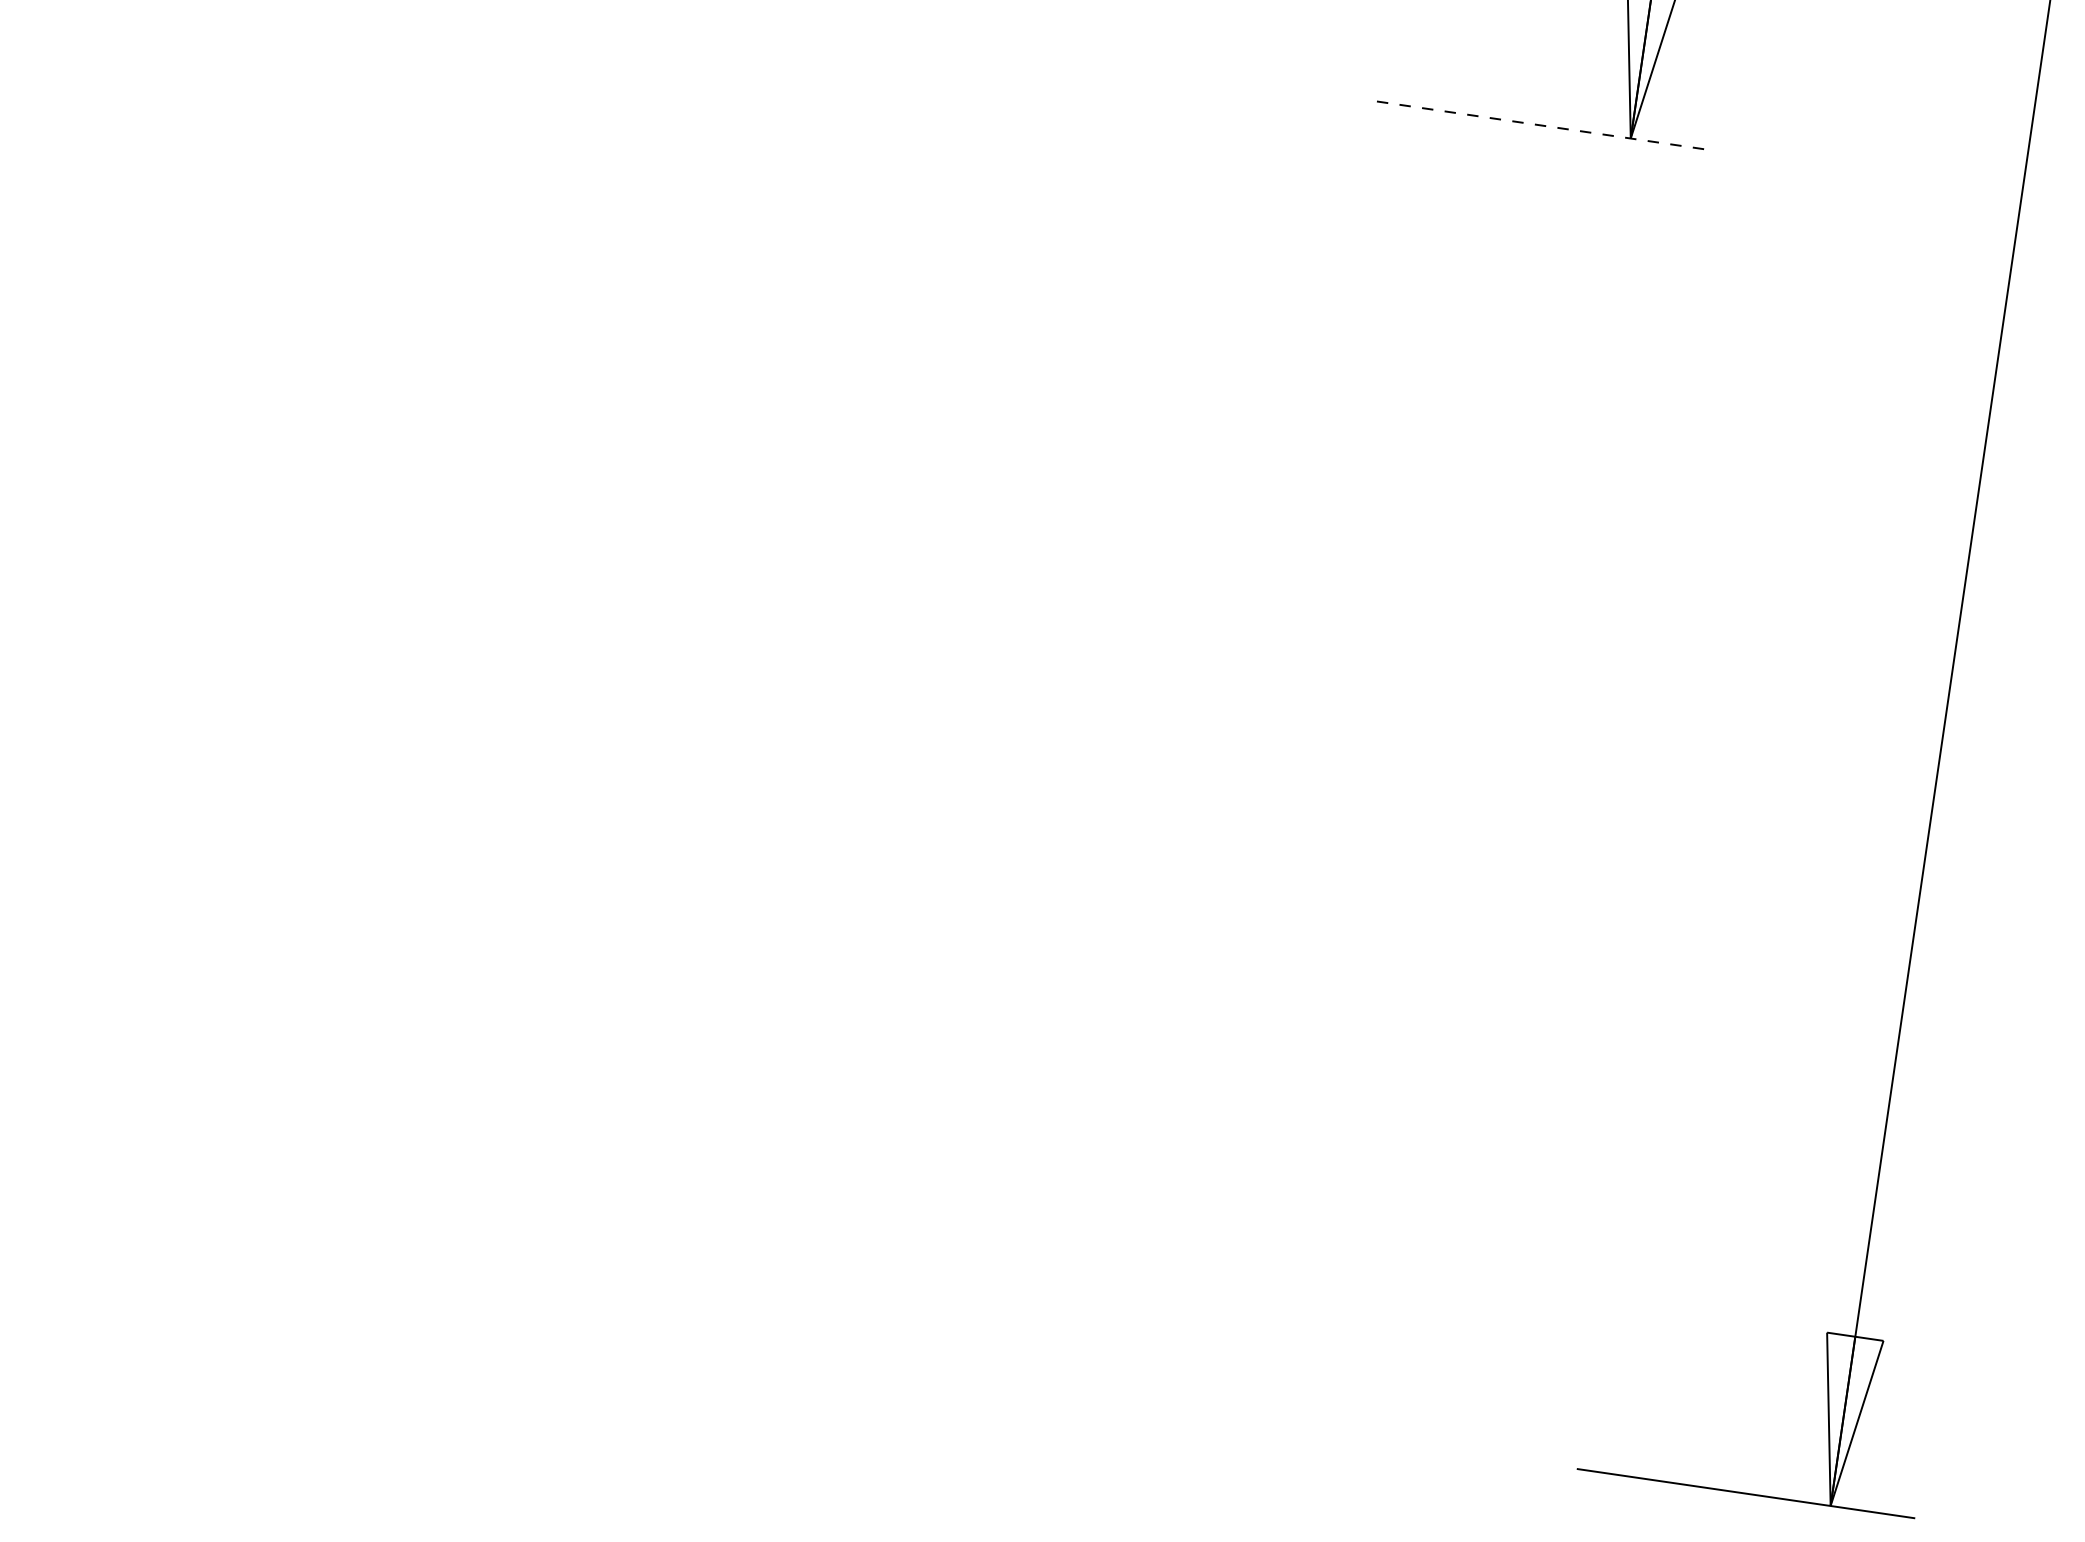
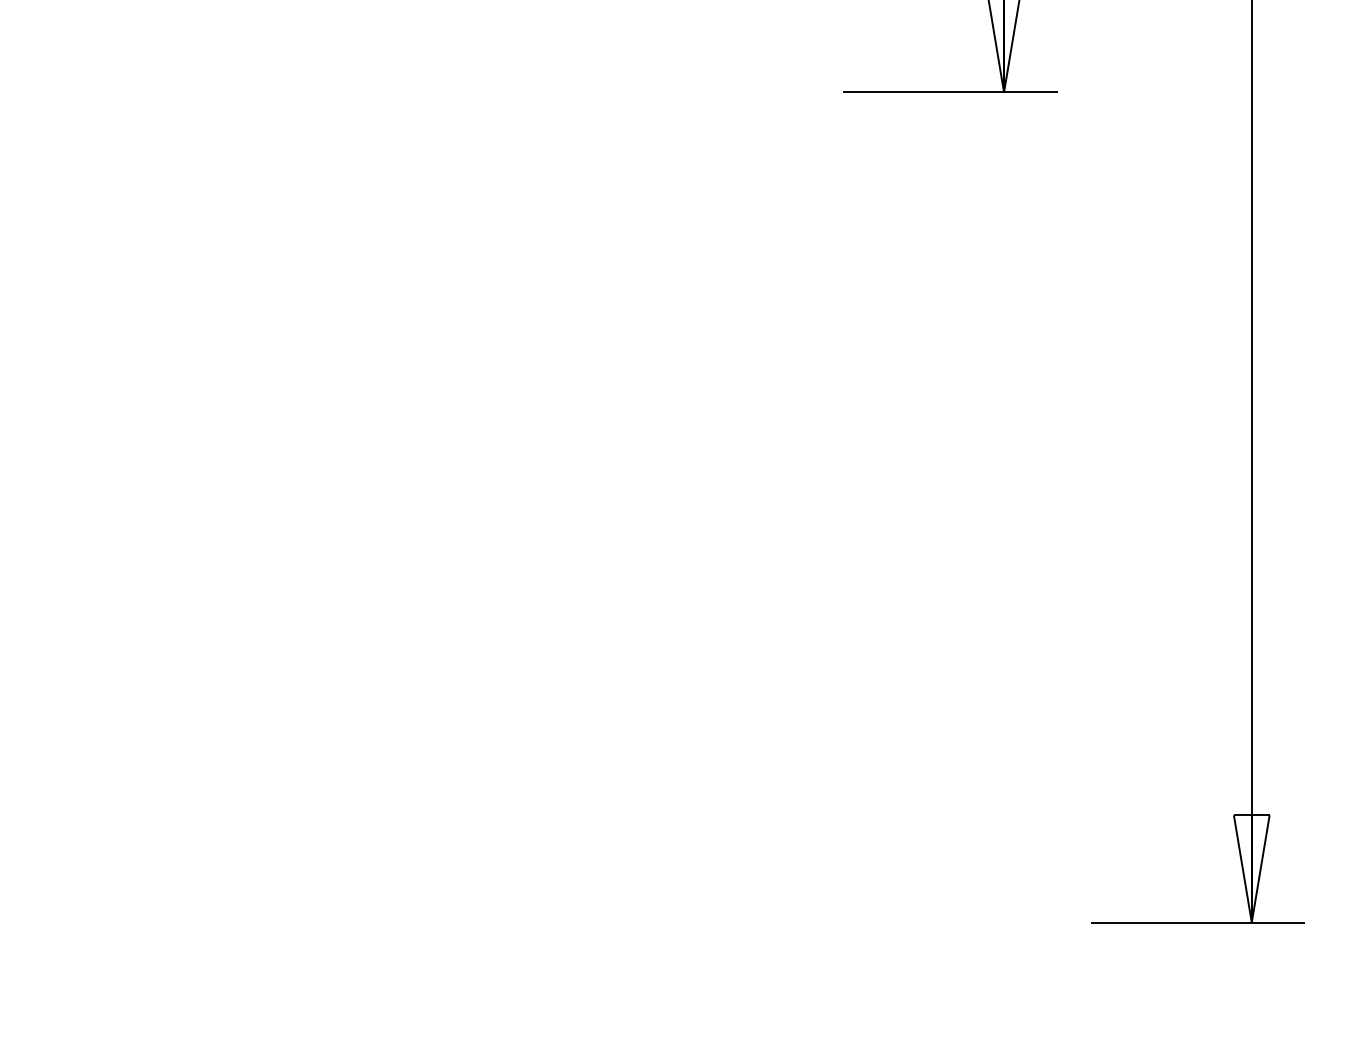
line: (1546, 126) -> (950, 92), dashed -> solid

